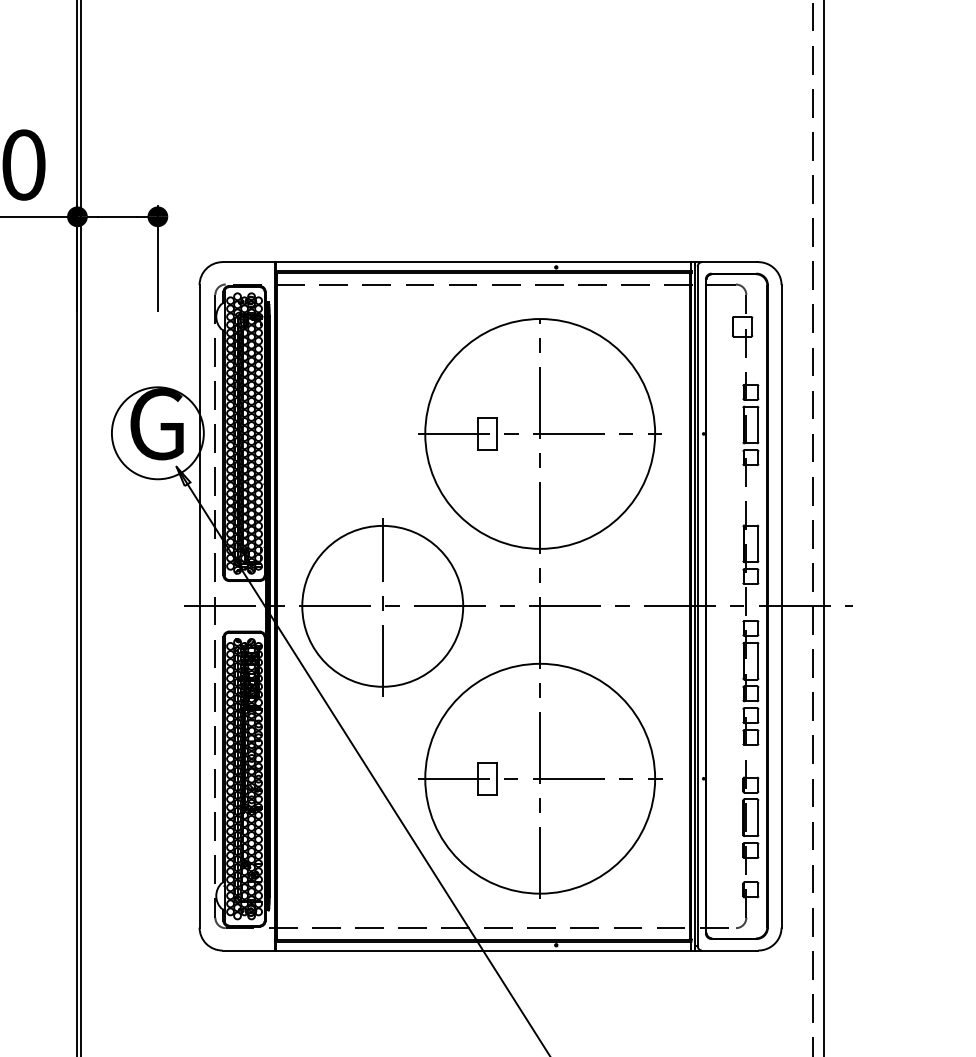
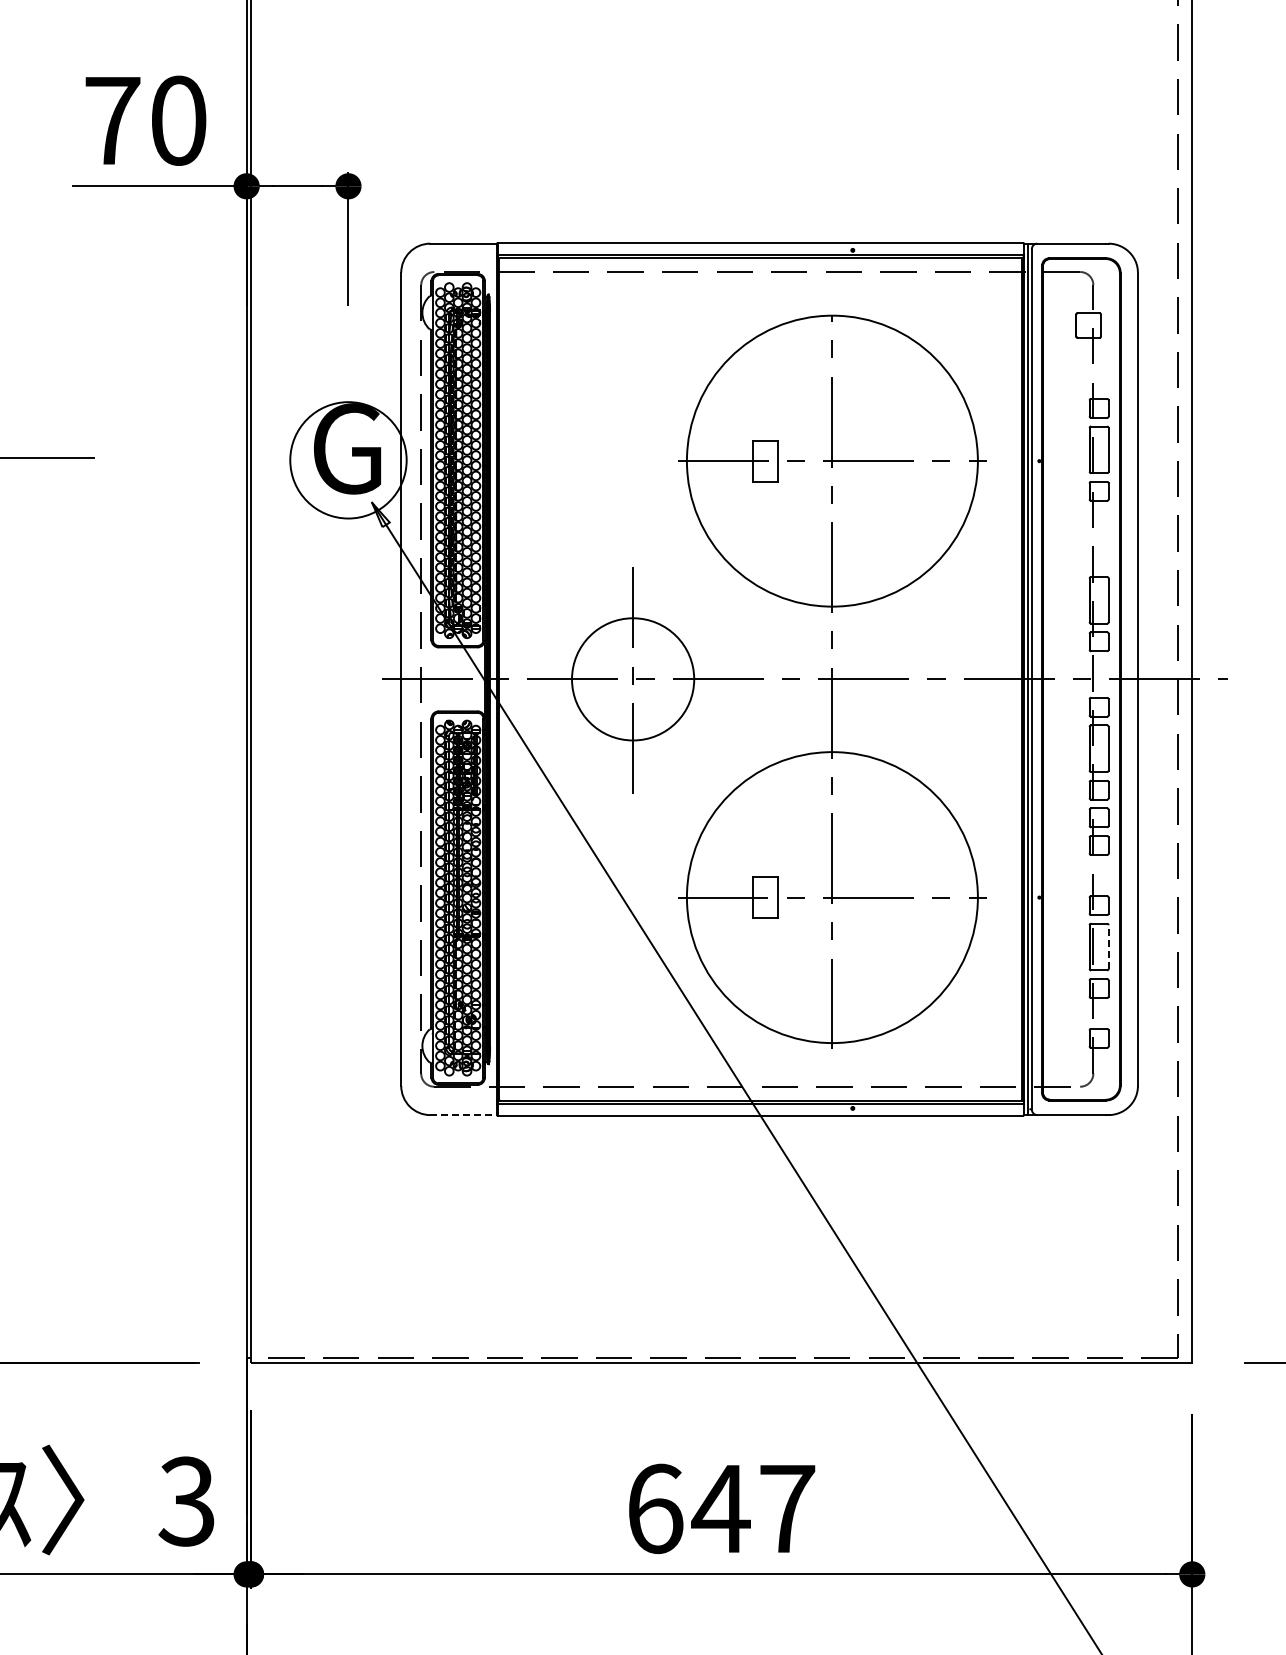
circle: (382, 606) -> (632, 679), size x0.6
line: (758, 818) -> (1108, 947), solid -> dashed
line: (249, 950) -> (464, 1115), solid -> dashed

